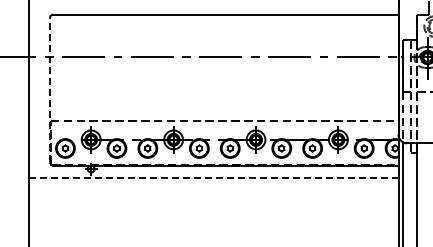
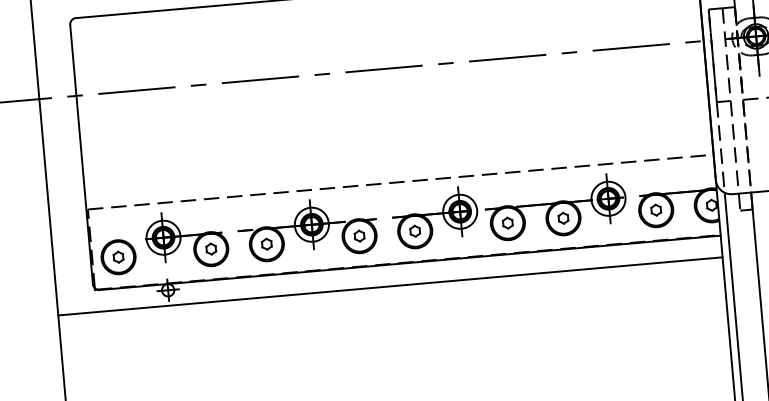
line: (50, 89) -> (82, 153), dashed -> solid
line: (213, 177) -> (389, 286), dashed -> solid

